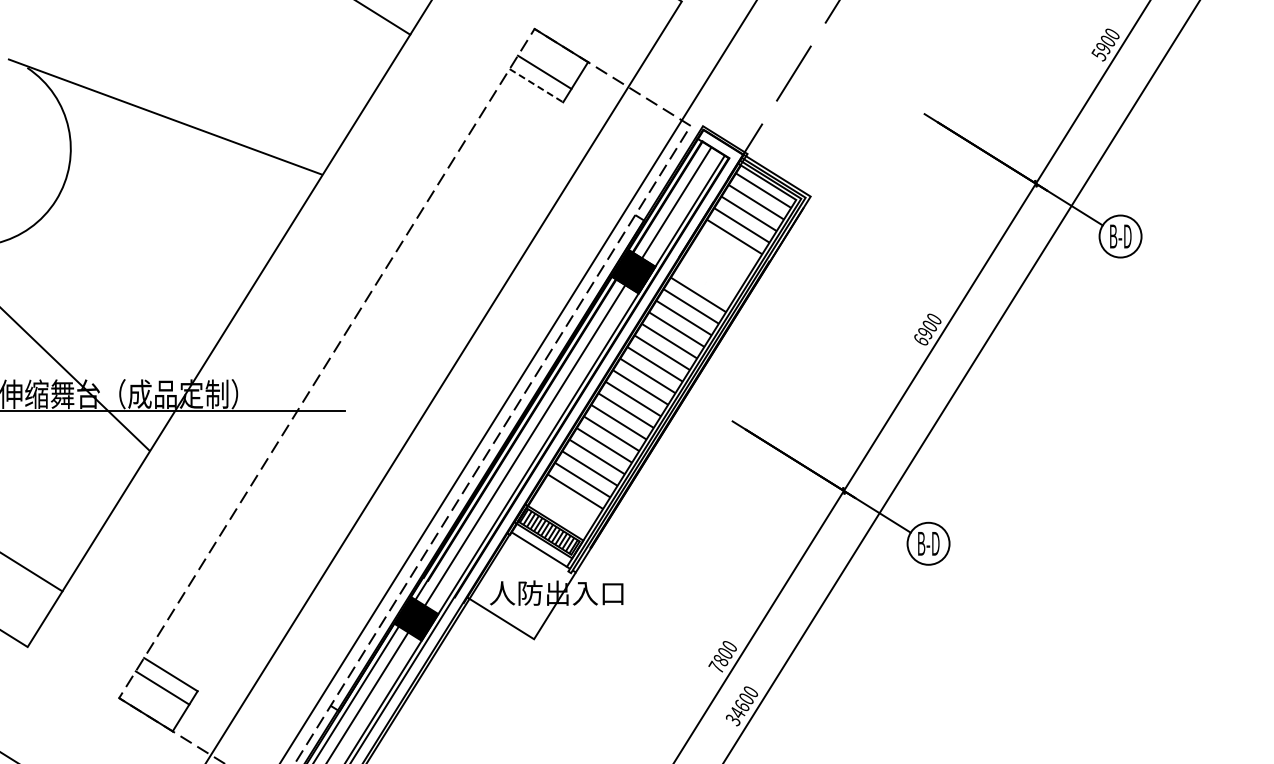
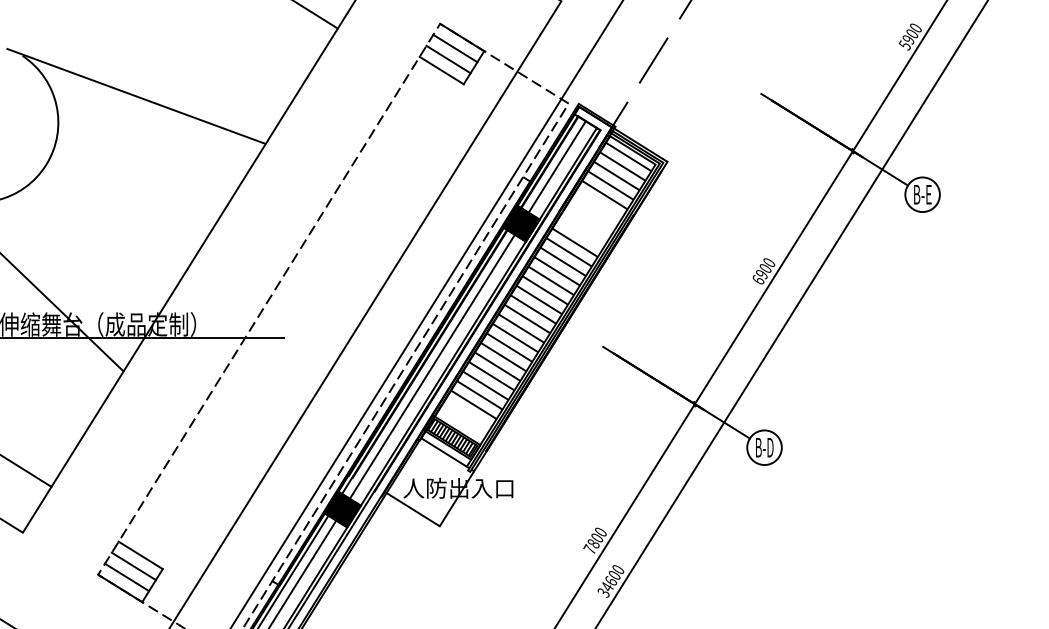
line: (552, 58) -> (454, 48), added
line: (536, 85) -> (441, 70), dashed -> solid
text: (1121, 236) -> (923, 194), B-D -> B-E
line: (154, 700) -> (127, 576), added

